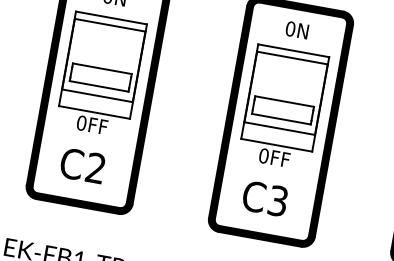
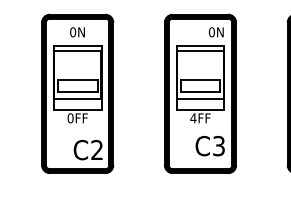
text: (297, 30) -> (216, 32), moved
text: (264, 156) -> (193, 118), 0FF -> 4FF
text: (81, 164) -> (87, 149), moved
text: (263, 199) -> (209, 146), moved

